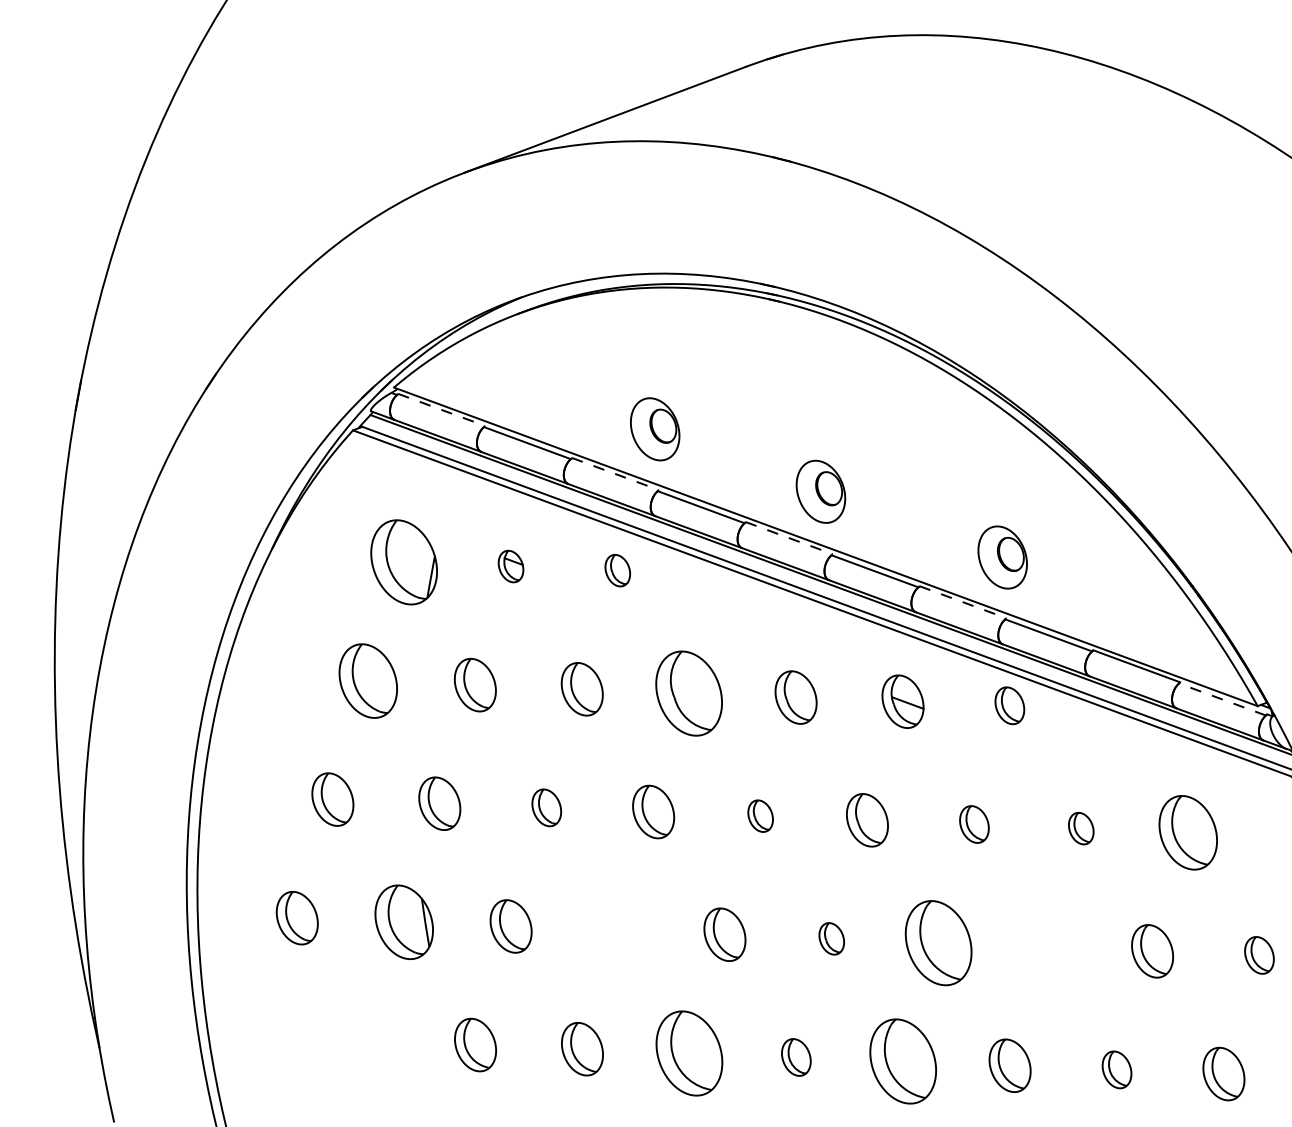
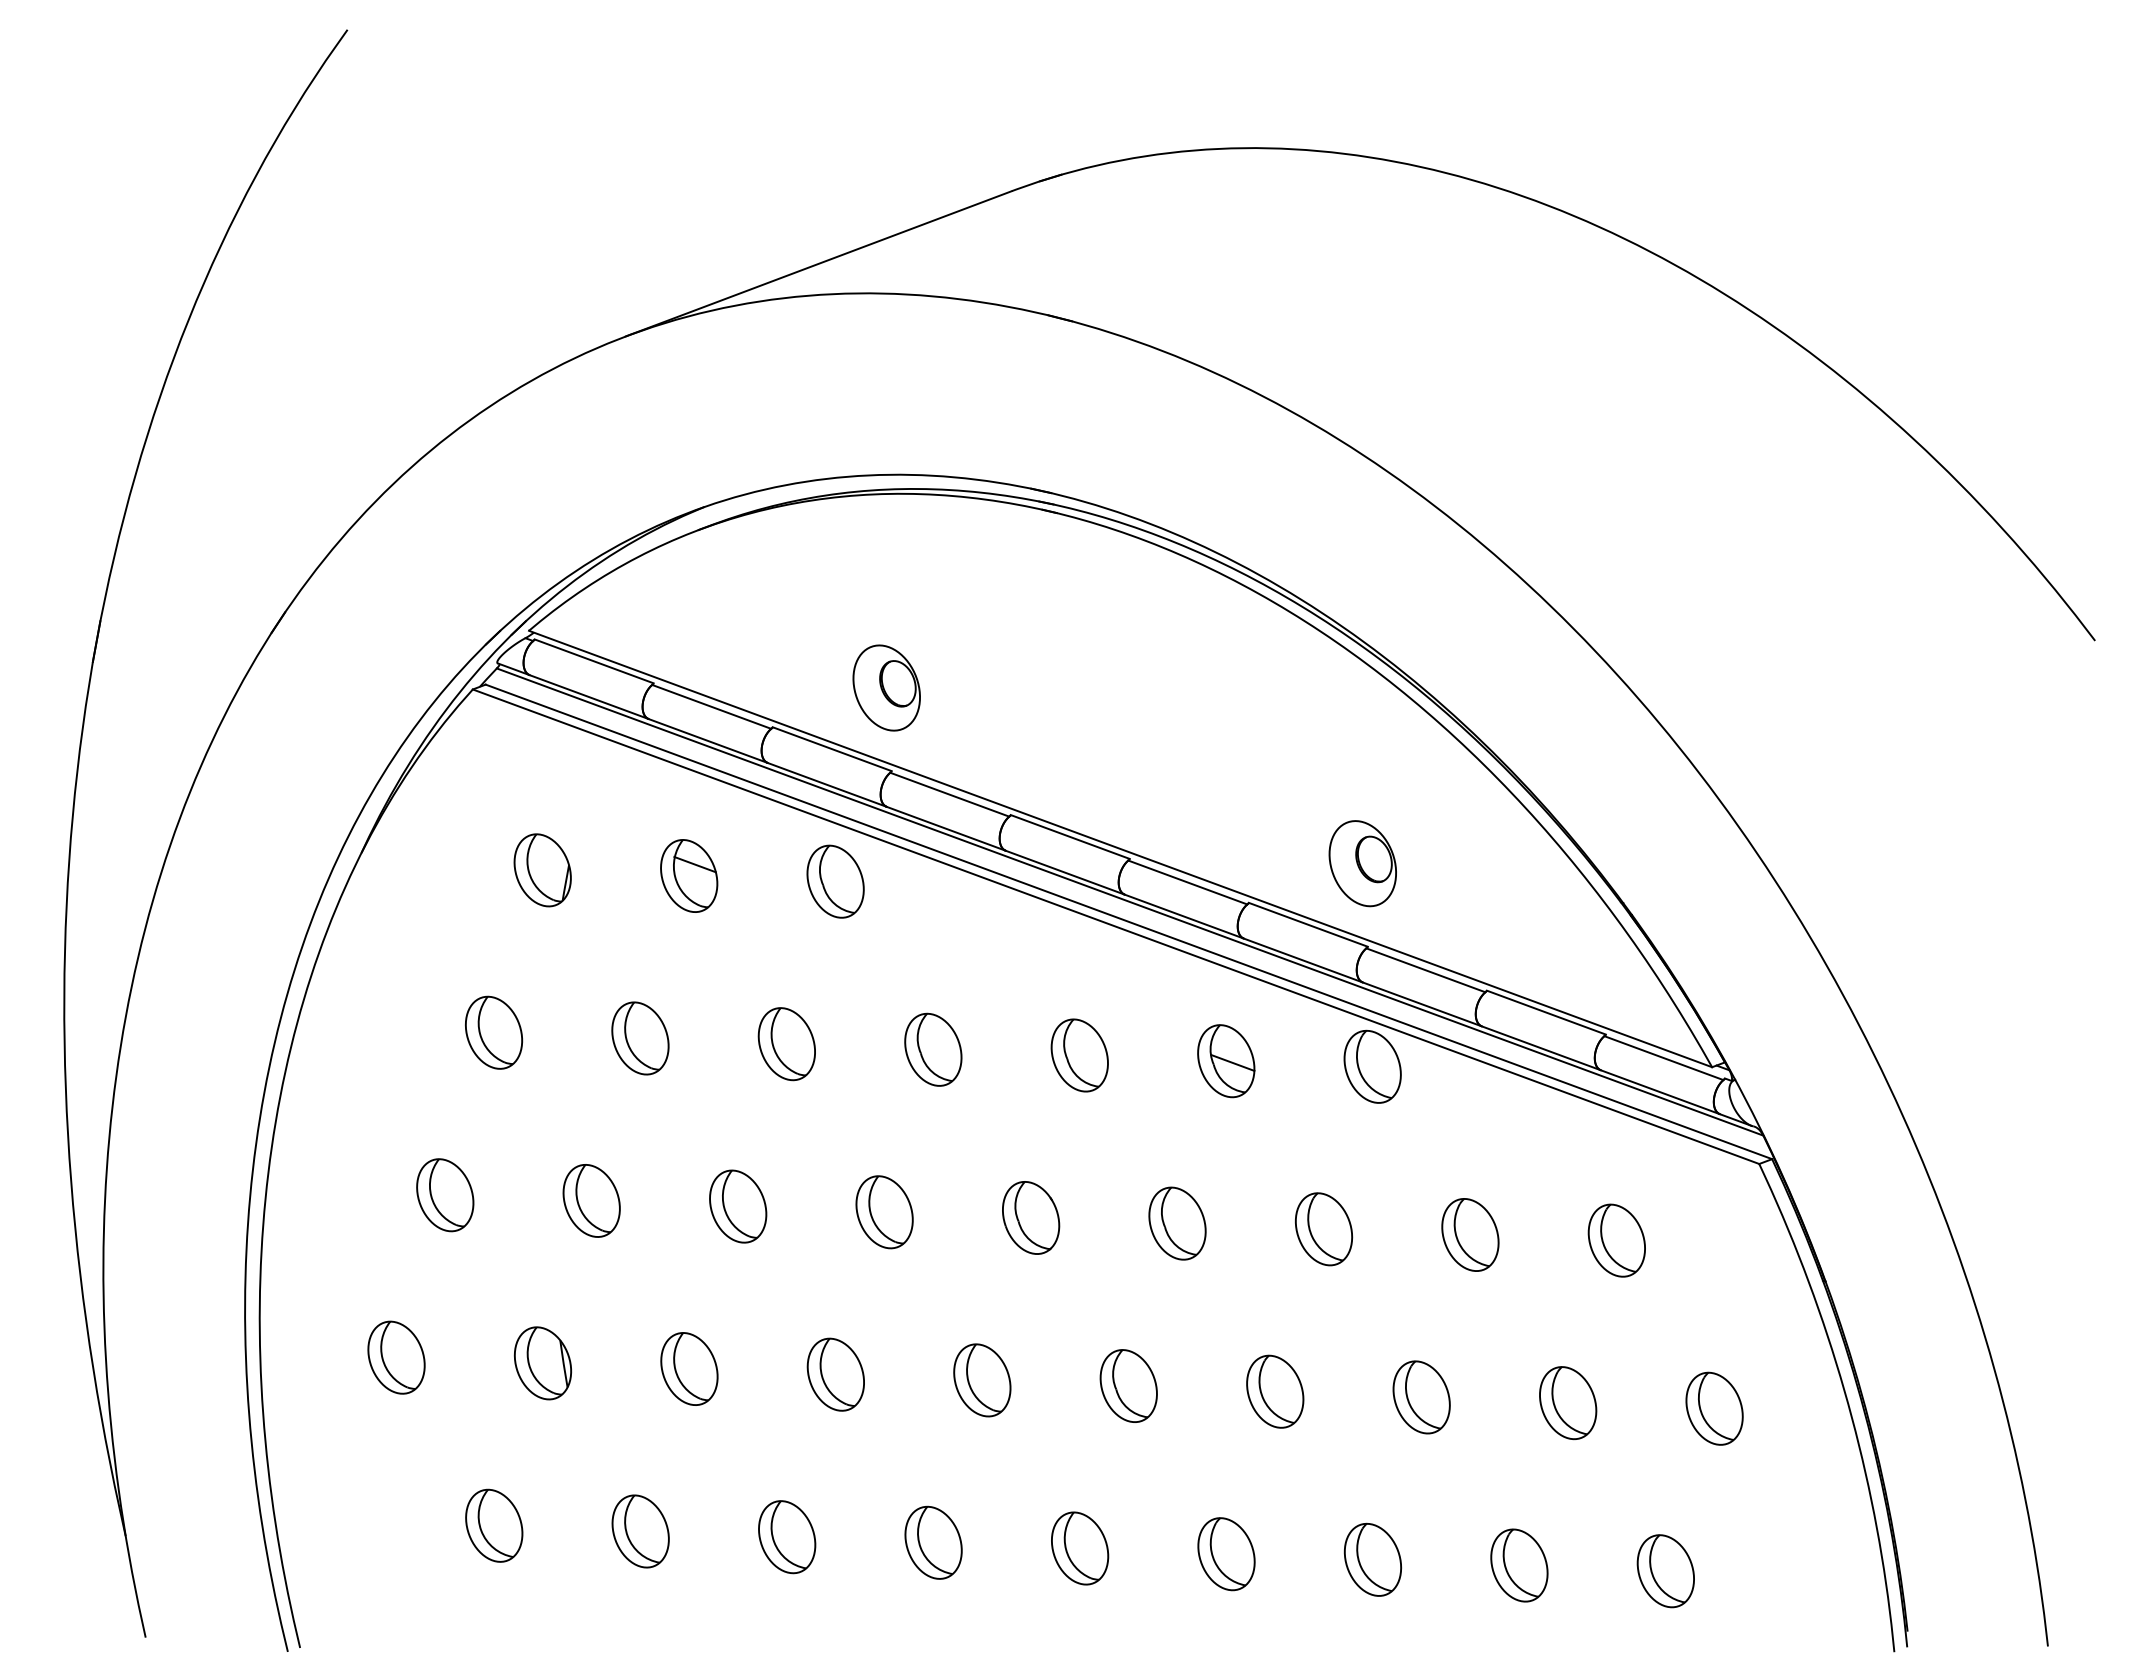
line: (441, 409) -> (594, 661), dashed -> solid
line: (615, 474) -> (832, 749), dashed -> solid
part: (820, 491) -> (1113, 773), removed
line: (789, 538) -> (1070, 837), dashed -> solid
part: (403, 562) -> (542, 870), size x0.62
part: (511, 566) -> (689, 875), size x1.67
part: (617, 570) -> (835, 881), size x1.67
line: (963, 601) -> (1308, 924), dashed -> solid
part: (368, 680) -> (494, 1032), size x0.71
part: (689, 693) -> (933, 1049), size x0.62
line: (1222, 699) -> (1663, 1057), dashed -> solid
part: (1009, 705) -> (1372, 1066), size x1.43
part: (546, 807) -> (738, 1206), size x1.43
part: (760, 815) -> (1031, 1217), size x1.67
part: (974, 824) -> (1324, 1229), size x1.43
part: (1081, 828) -> (1470, 1234), size x1.67
part: (1187, 832) -> (1616, 1240), size x0.71
part: (403, 922) -> (542, 1363), size x0.71
part: (617, 930) -> (835, 1374), added
part: (831, 938) -> (1128, 1385), size x1.67
part: (938, 942) -> (1275, 1391), size x0.62
part: (1045, 947) -> (1421, 1397), added
part: (1259, 955) -> (1714, 1408), size x1.43
part: (368, 1040) -> (494, 1525), added
part: (689, 1053) -> (933, 1542), size x0.62
part: (796, 1057) -> (1080, 1548), size x1.43
part: (903, 1061) -> (1226, 1554), size x0.62
part: (1117, 1069) -> (1519, 1565), size x1.43

